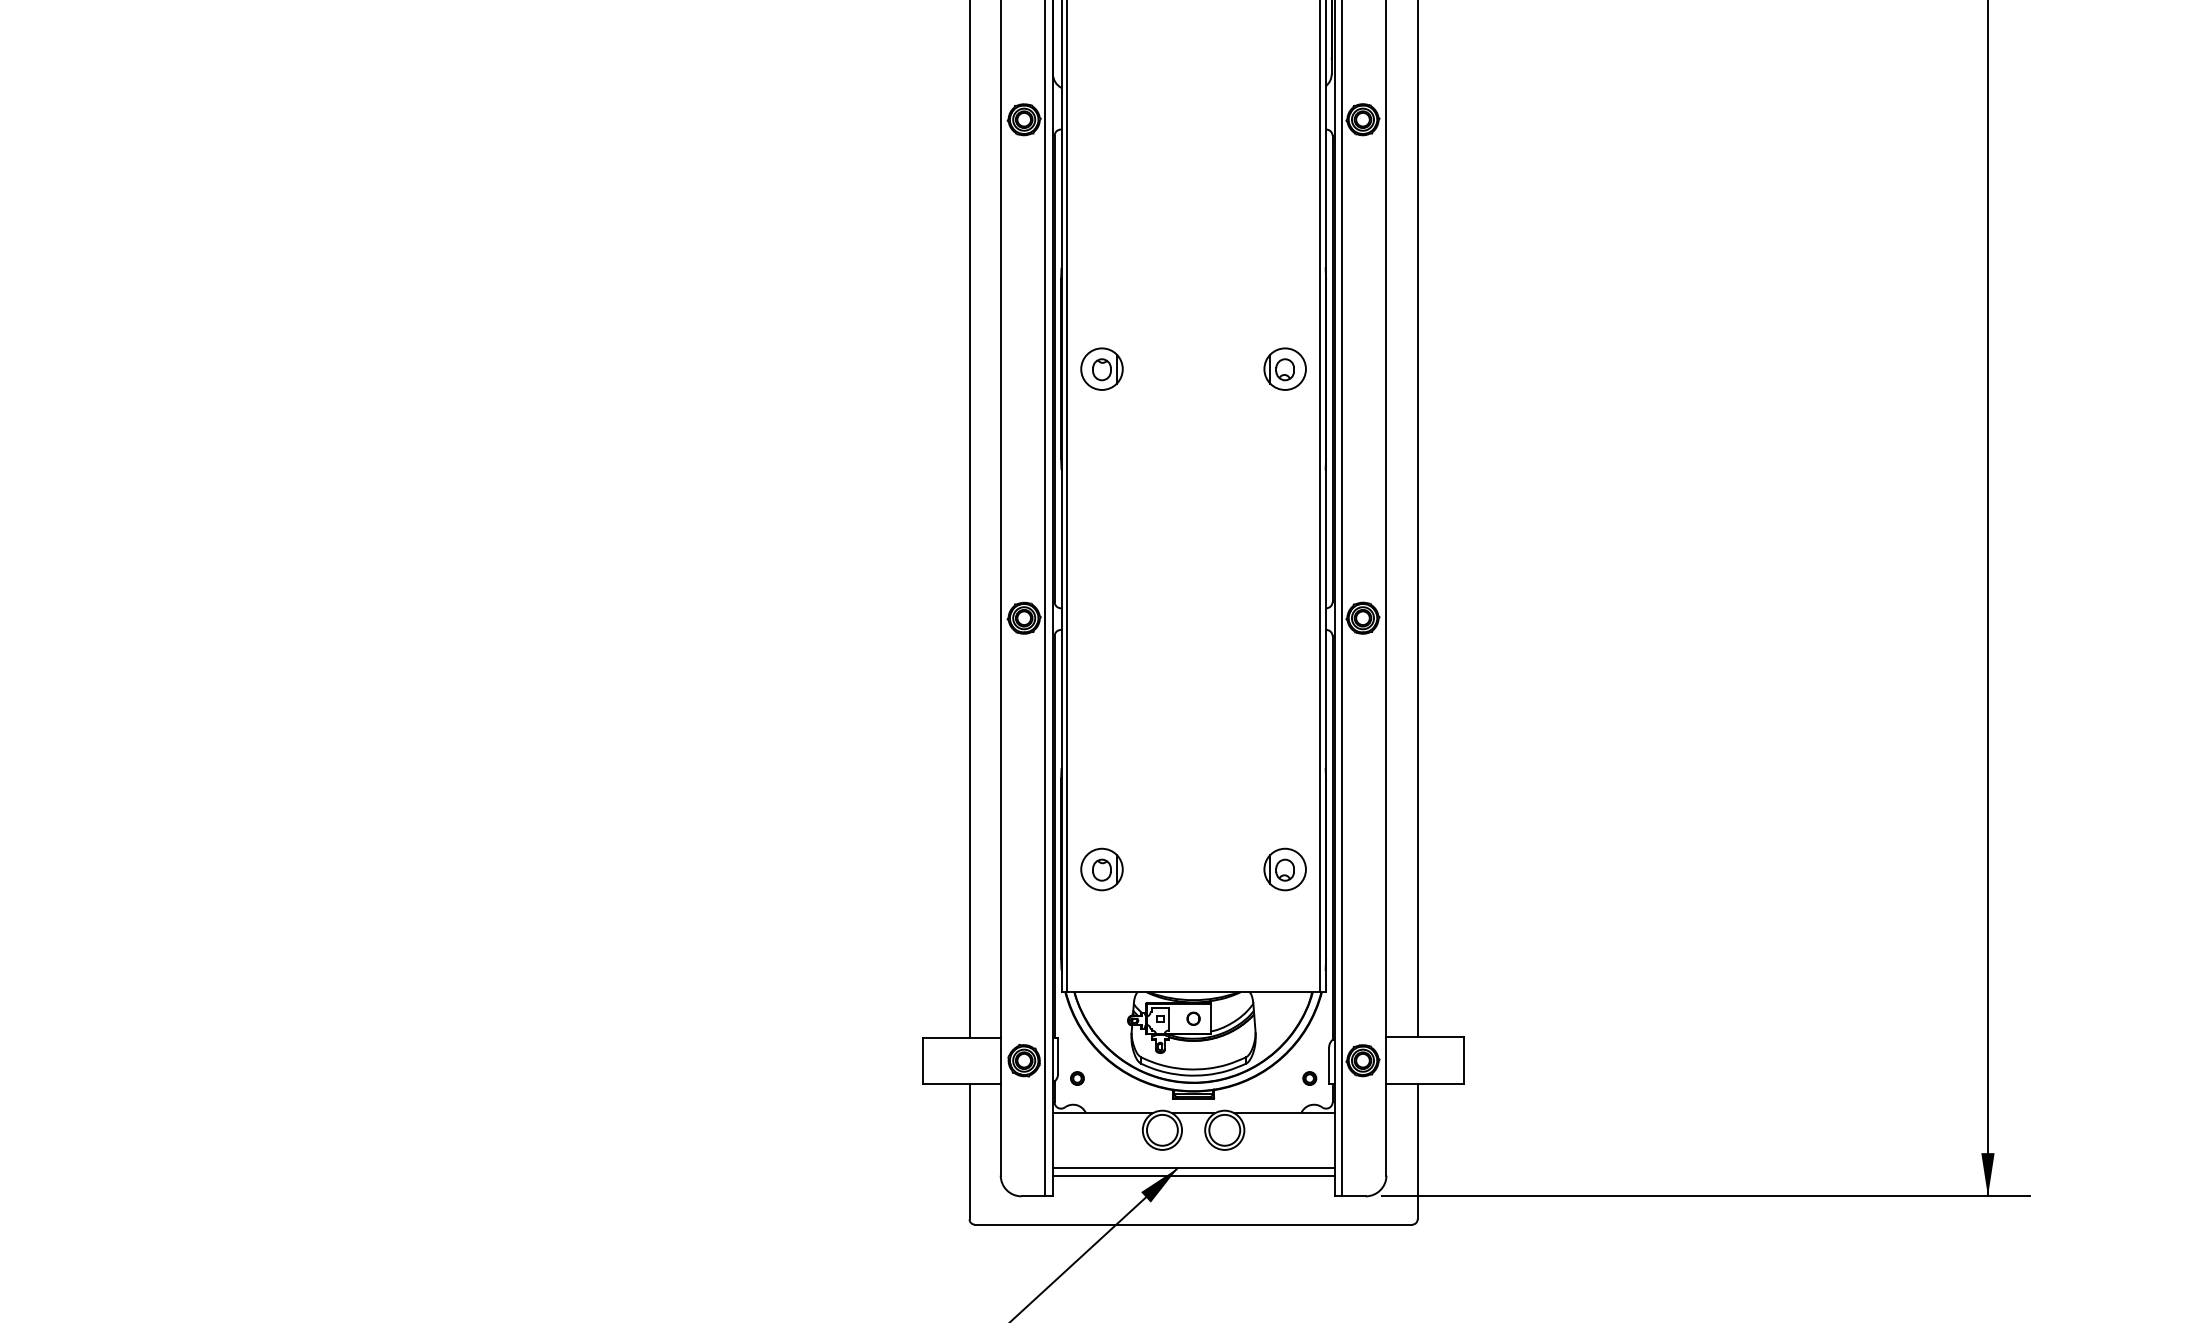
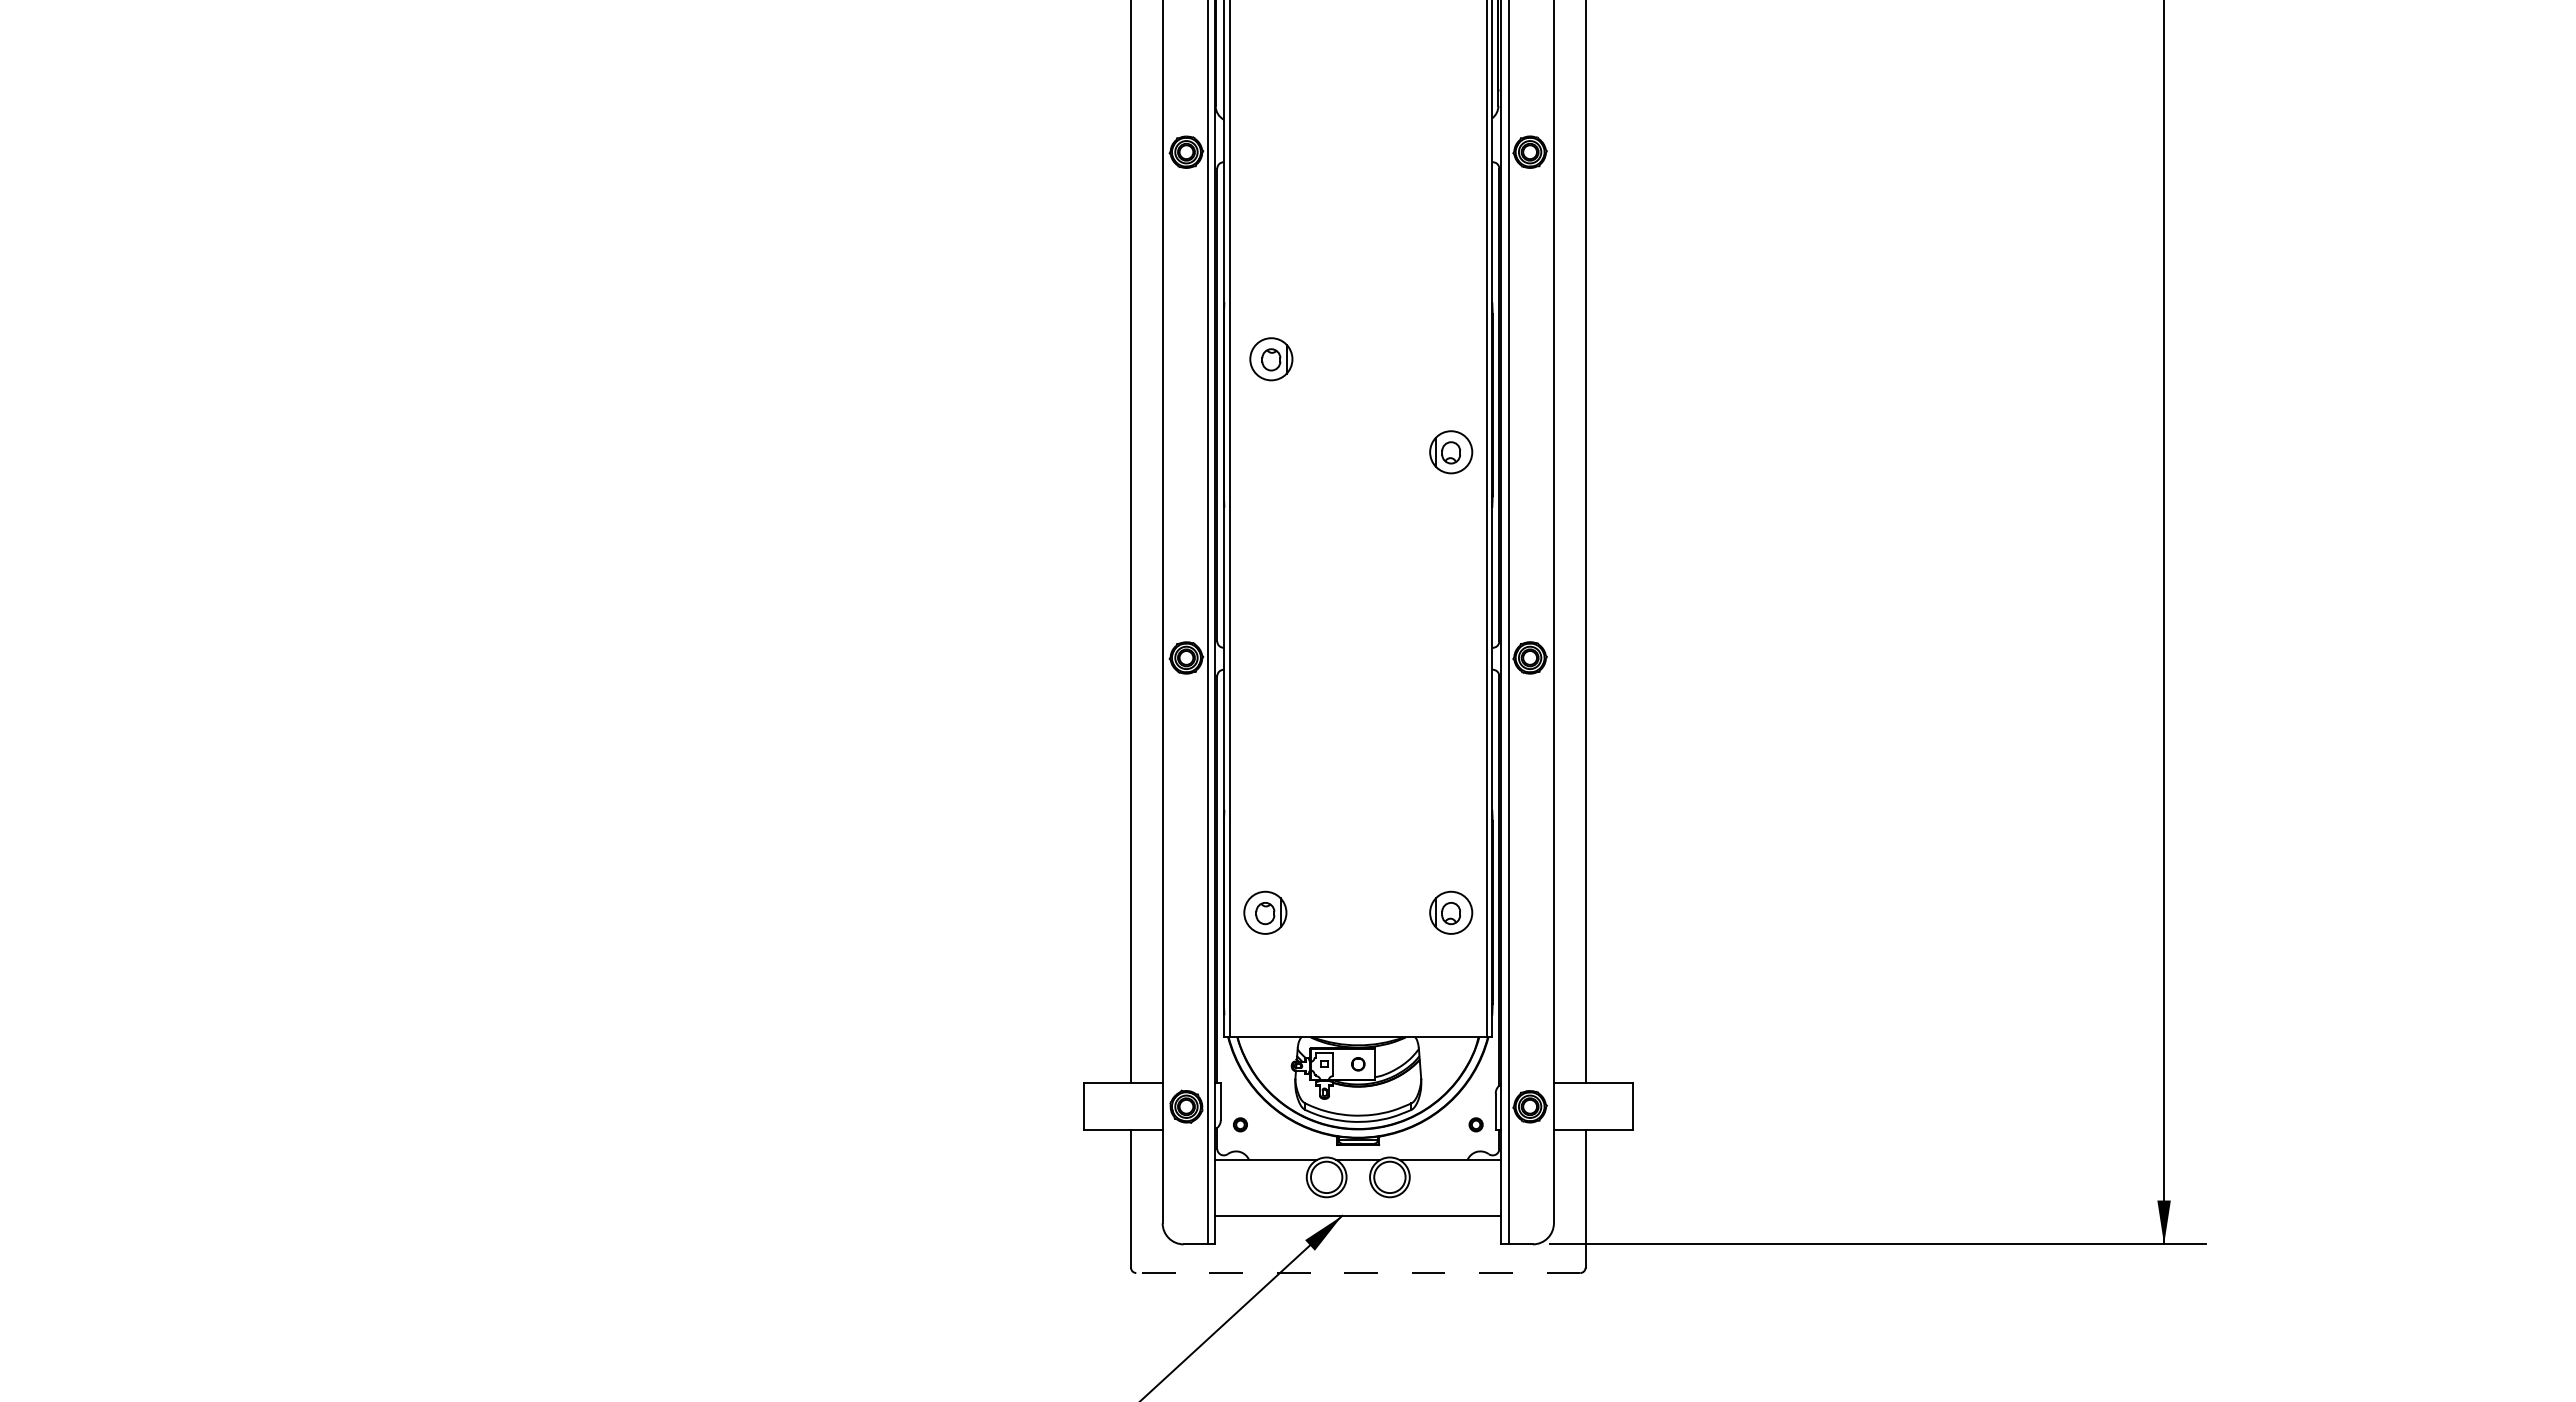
part: (1102, 369) -> (1271, 359), moved
part: (1285, 369) -> (1451, 452), moved
line: (1193, 1175) -> (1358, 1223), removed
line: (1193, 1225) -> (1358, 1273), solid -> dashed

